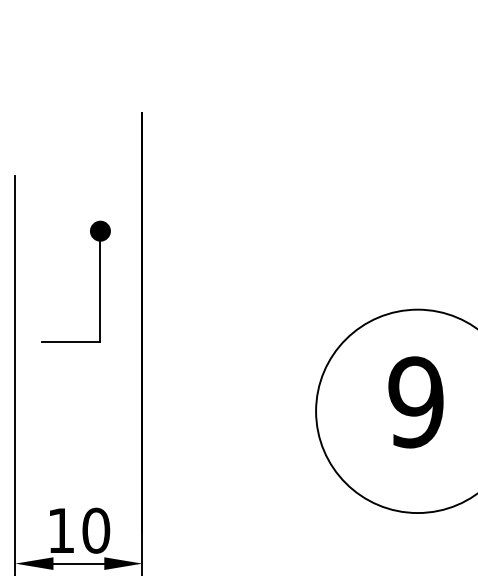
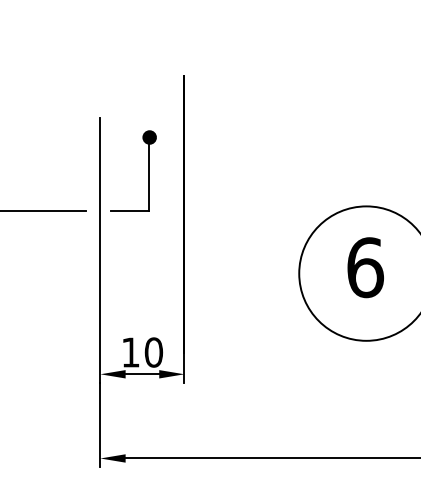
part: (98, 281) -> (148, 170), moved
text: (416, 402) -> (365, 267), 9 -> 6

